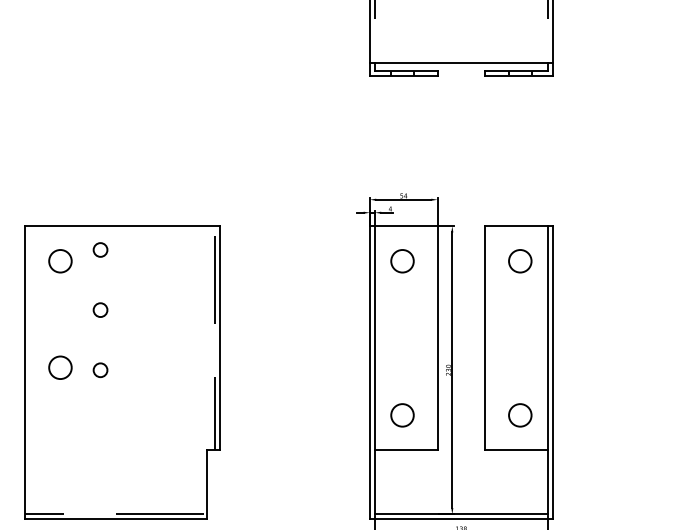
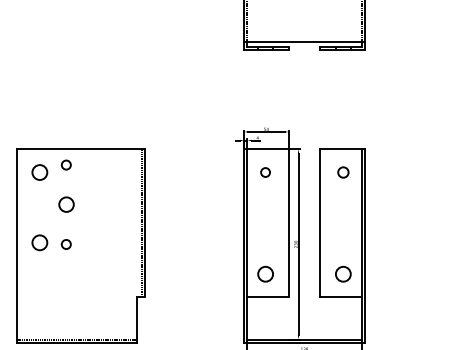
circle: (402, 261) -> (265, 172), size x0.6
circle: (520, 261) -> (343, 172), size x0.7
circle: (99, 309) -> (65, 204), size x1.6

